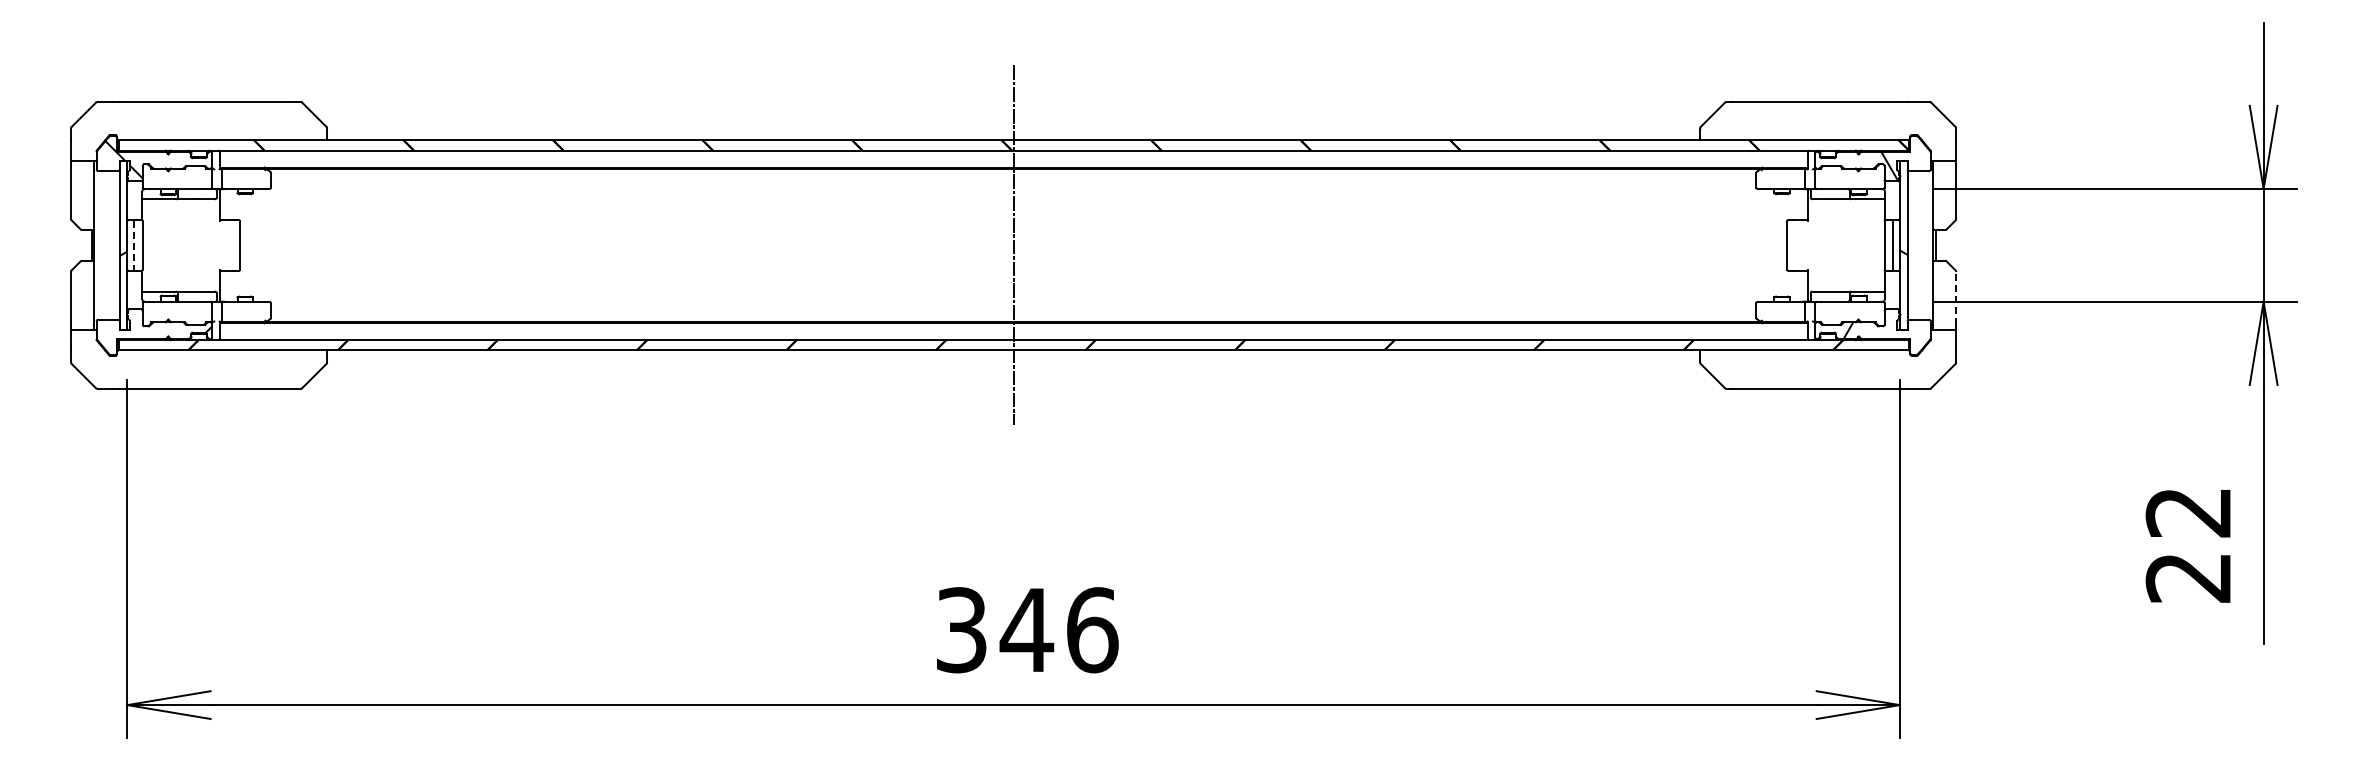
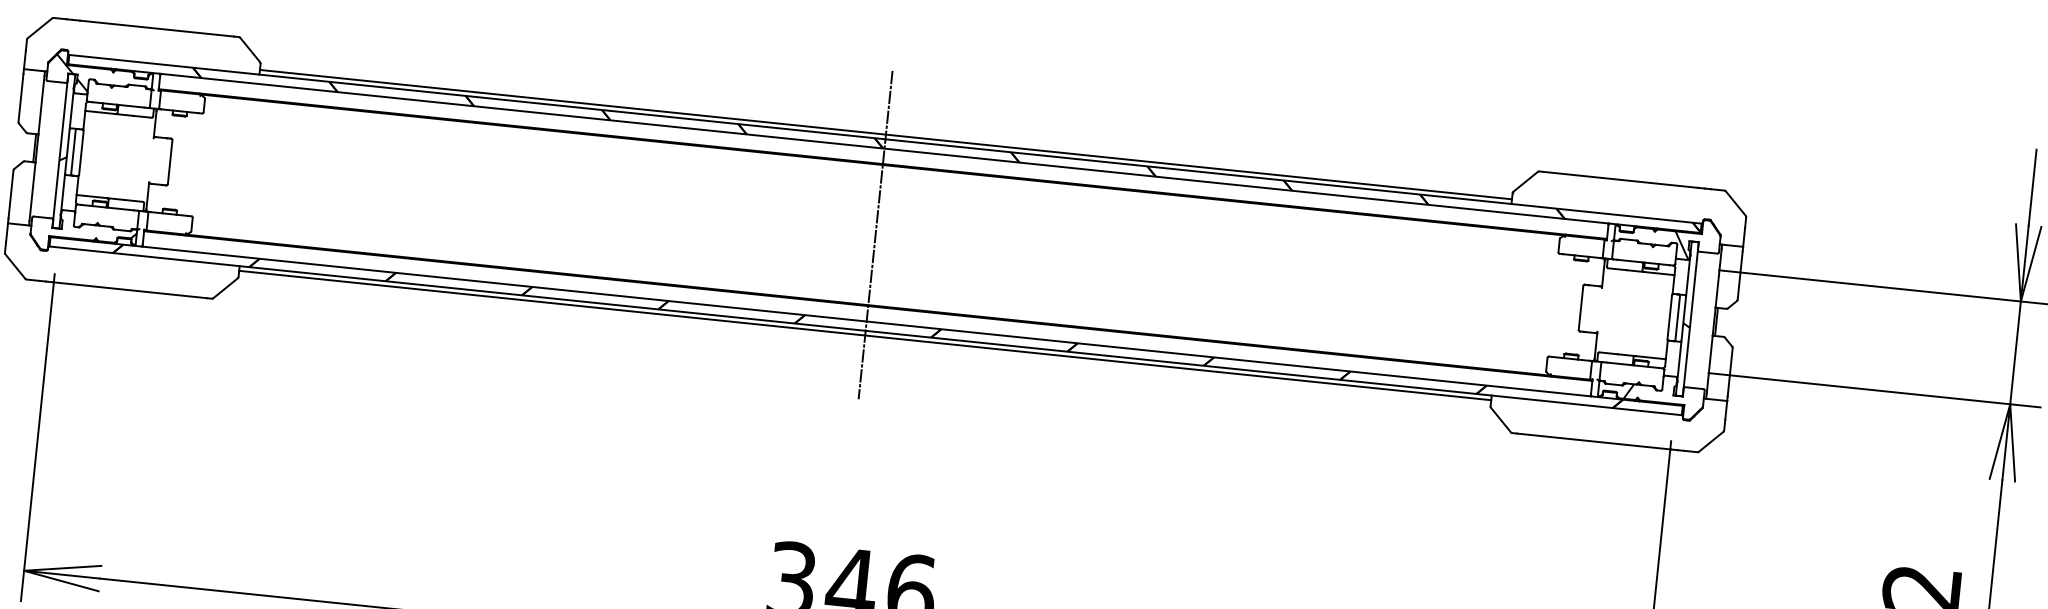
line: (1013, 135) -> (885, 134), added
line: (134, 245) -> (73, 152), dashed -> solid
line: (1956, 297) -> (1730, 371), dashed -> solid
line: (1013, 355) -> (865, 335), added

